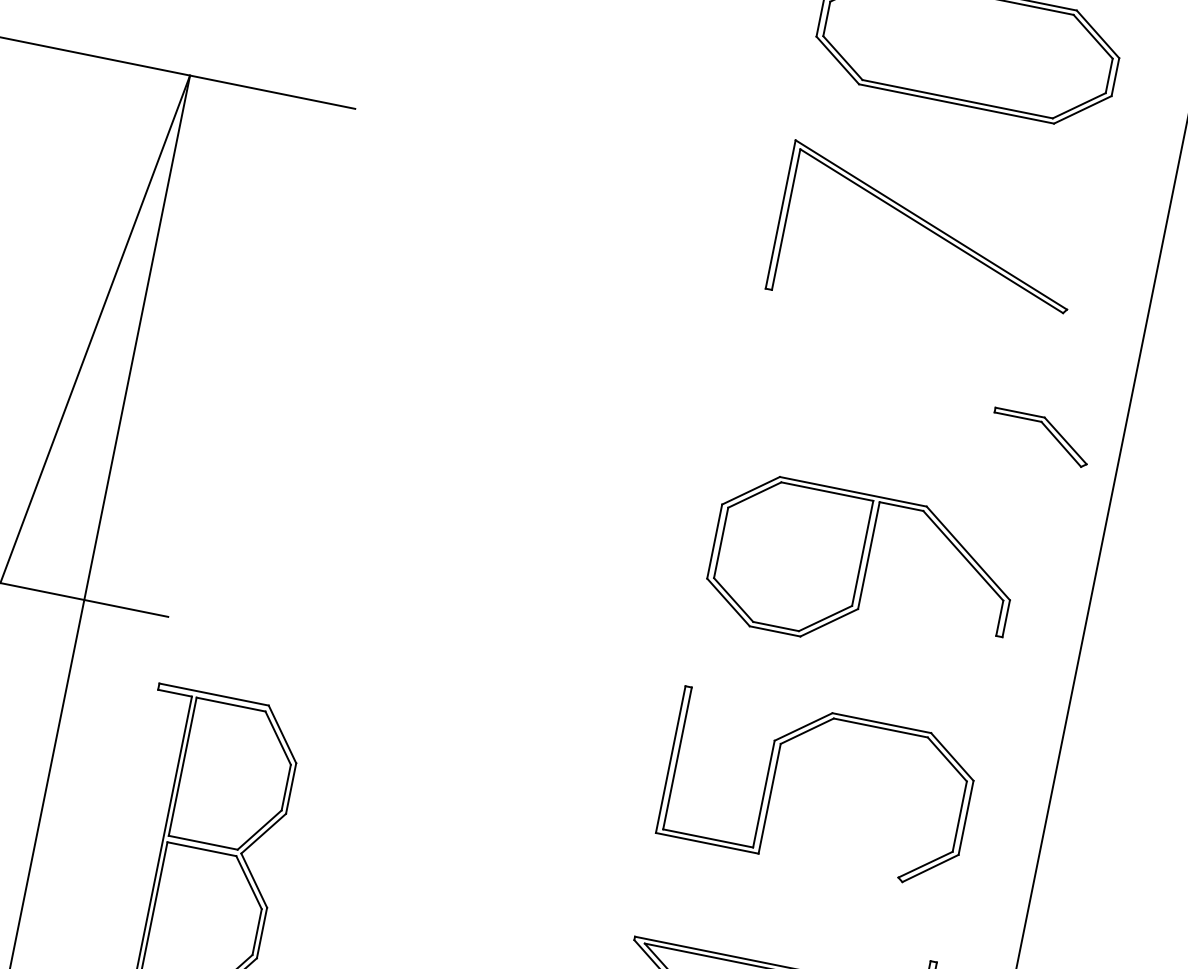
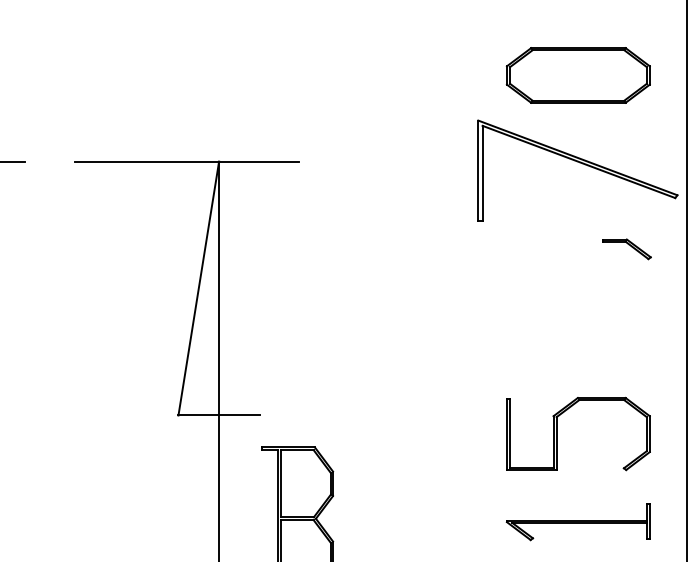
part: (928, 243) -> (578, 170), size x1.4
part: (1039, 438) -> (626, 249), moved
part: (860, 569) -> (577, 328), removed

